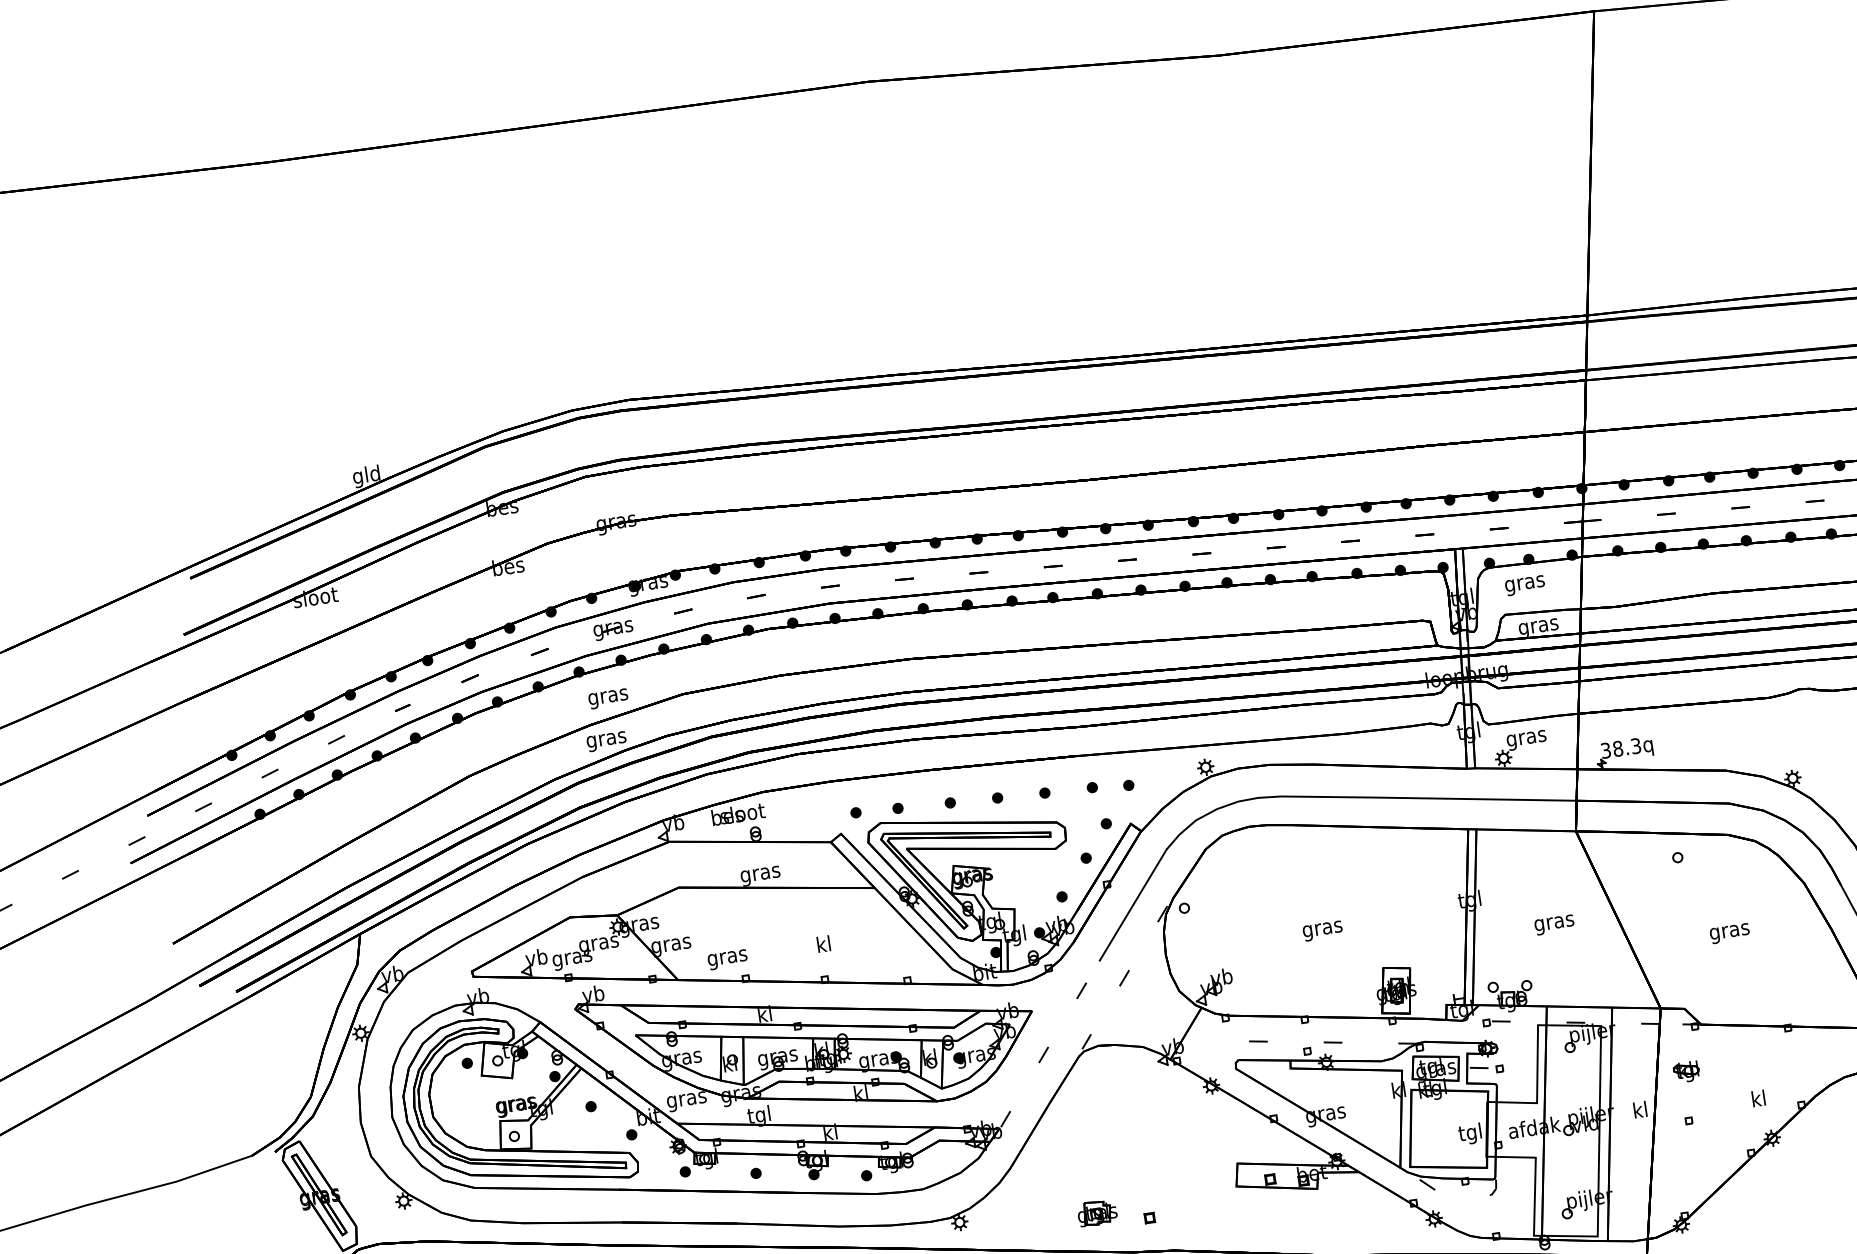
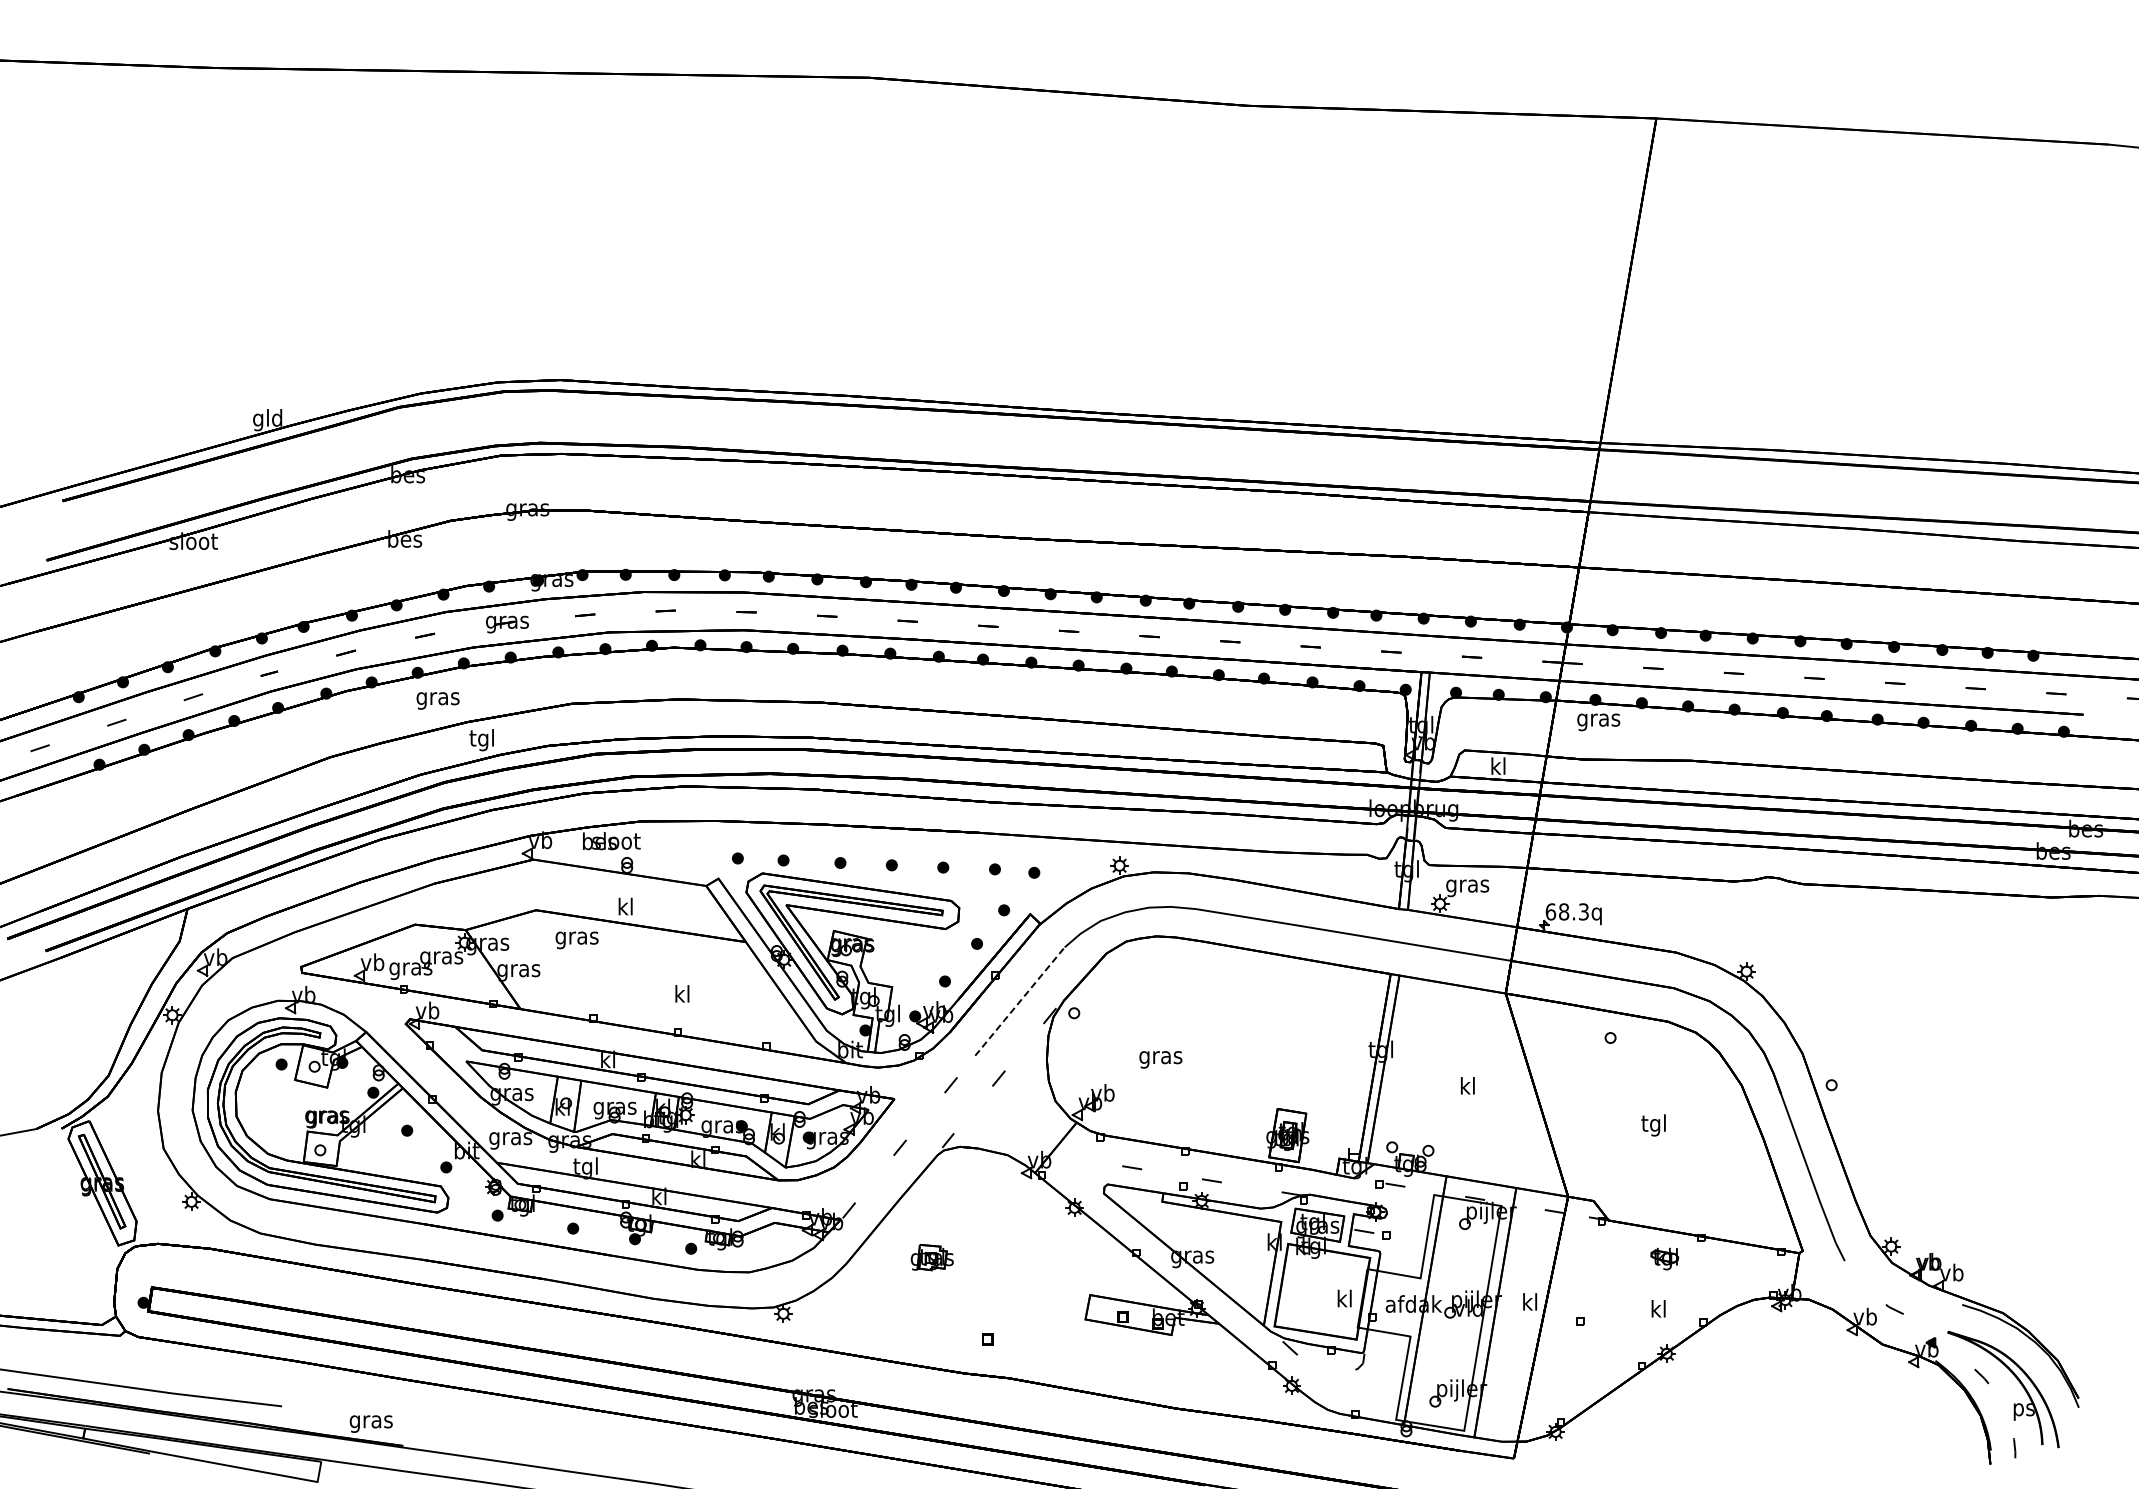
text: (1524, 585) -> (1598, 722), moved
text: (1538, 625) -> (1498, 767), gras -> kl
text: (607, 698) -> (437, 700), moved
text: (606, 739) -> (482, 740), gras -> tgl
text: (1605, 750) -> (1550, 911), 38.3q -> 68.3q
text: (760, 873) -> (625, 908), gras -> kl
line: (1133, 904) -> (1020, 1001), solid -> dashed
text: (1553, 923) -> (1467, 1088), gras -> kl
text: (1322, 930) -> (1160, 1059), moved
text: (1728, 931) -> (1653, 1125), gras -> tgl
text: (727, 960) -> (576, 940), moved
part: (1686, 1071) -> (1664, 1258), moved
text: (1469, 1133) -> (1343, 1300), tgl -> kl
part: (1096, 1213) -> (931, 1257), moved

